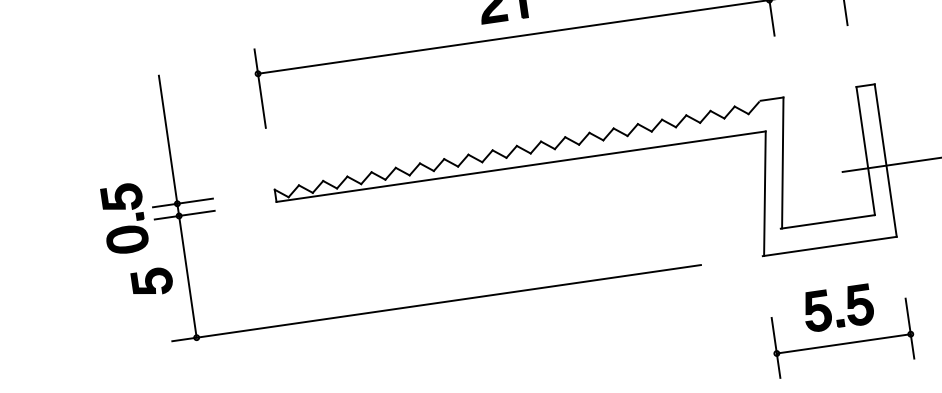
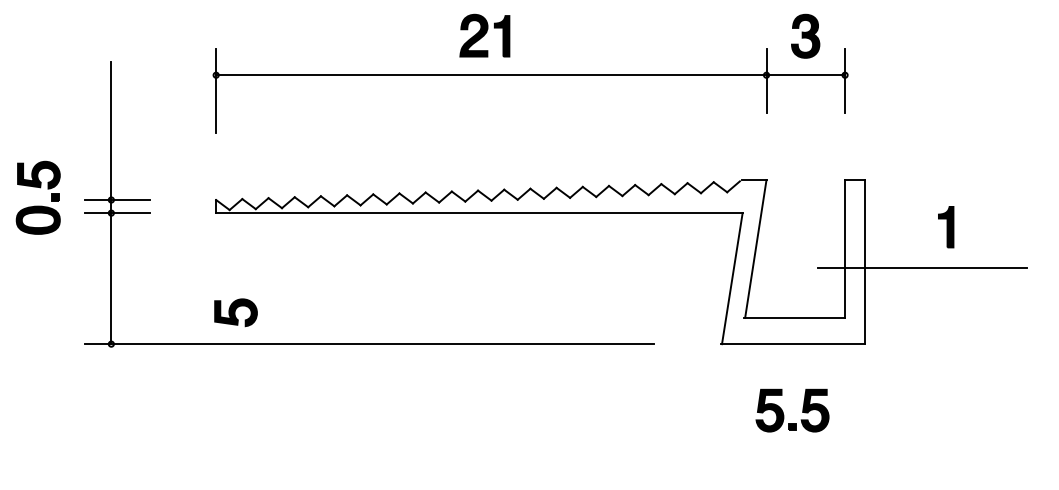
part: (124, 226) -> (37, 205), moved
part: (151, 281) -> (235, 312), moved
part: (842, 337) -> (792, 442), removed

